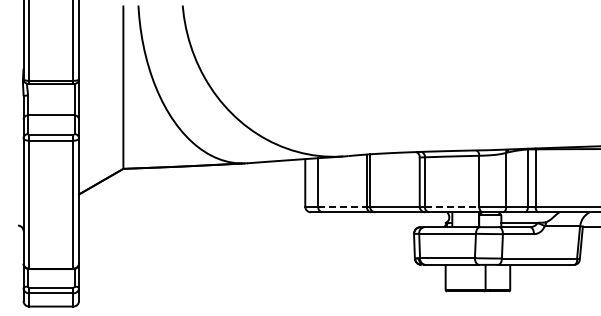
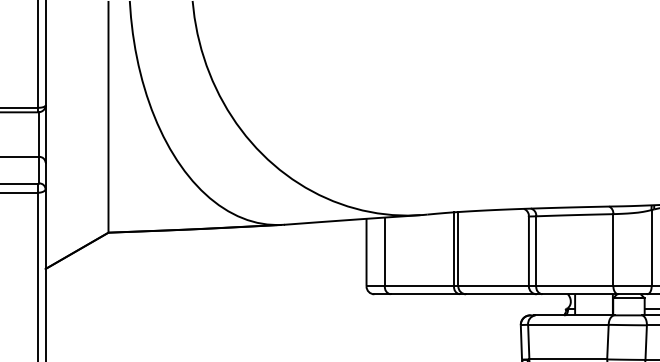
line: (343, 206) -> (420, 286), dashed -> solid
line: (452, 206) -> (575, 286), dashed -> solid

